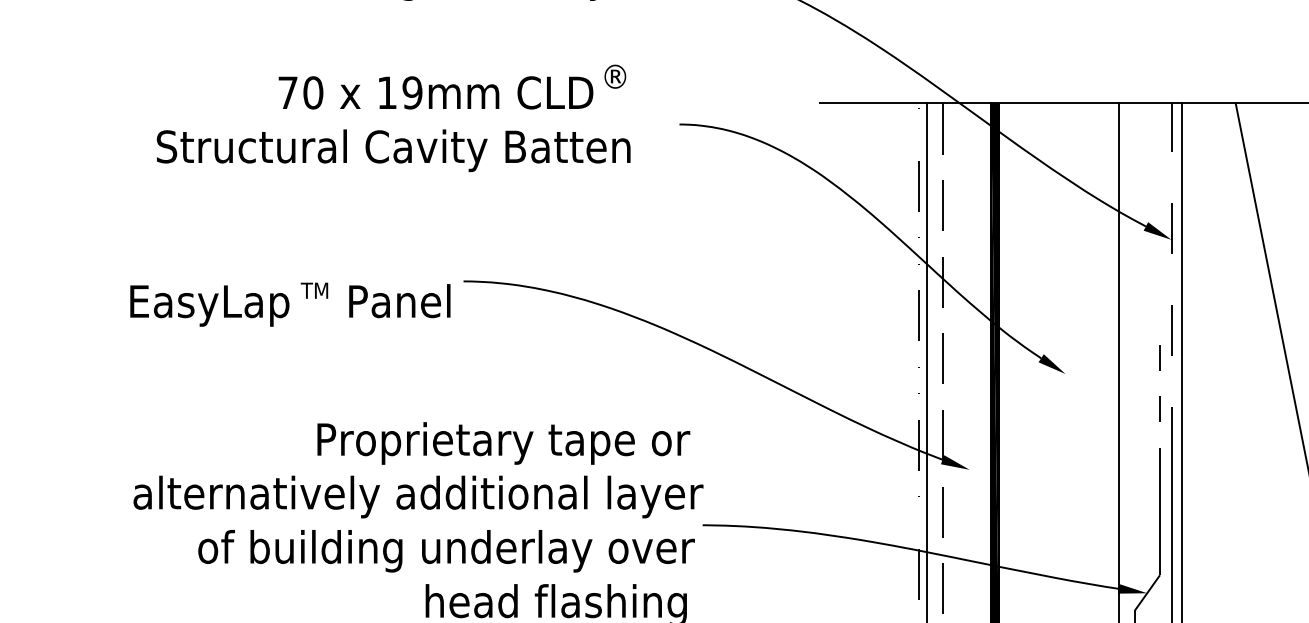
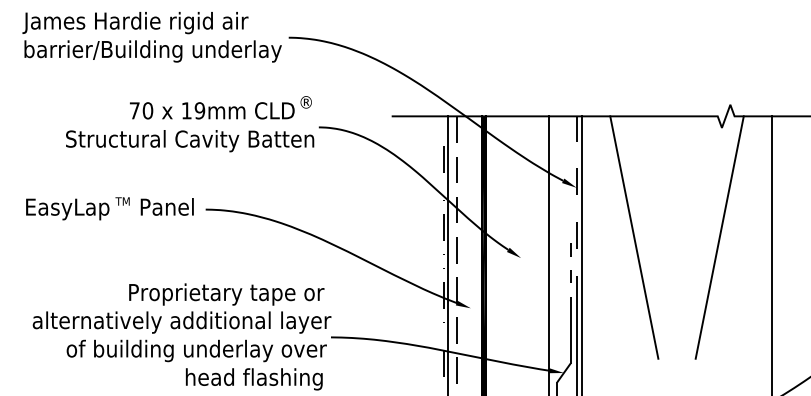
text: (394, 118) -> (190, 124), moved
text: (289, 304) -> (109, 208), moved

